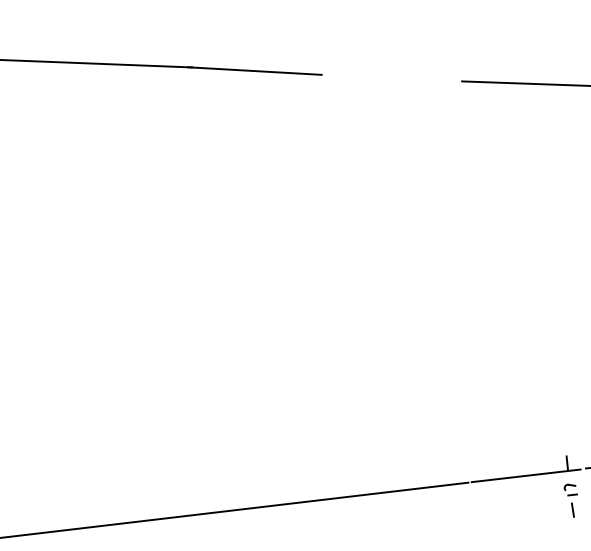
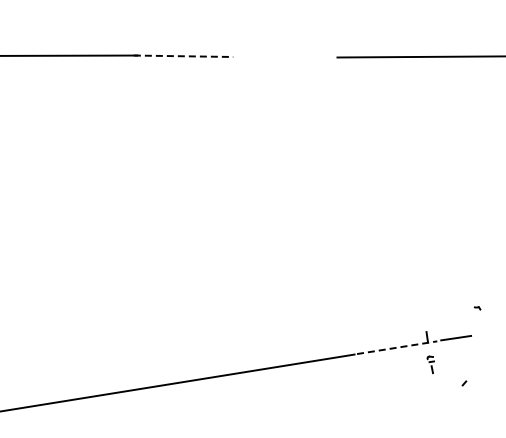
line: (254, 71) -> (183, 56), solid -> dashed
line: (526, 475) -> (397, 347), solid -> dashed
part: (570, 500) -> (430, 364), size x0.7

